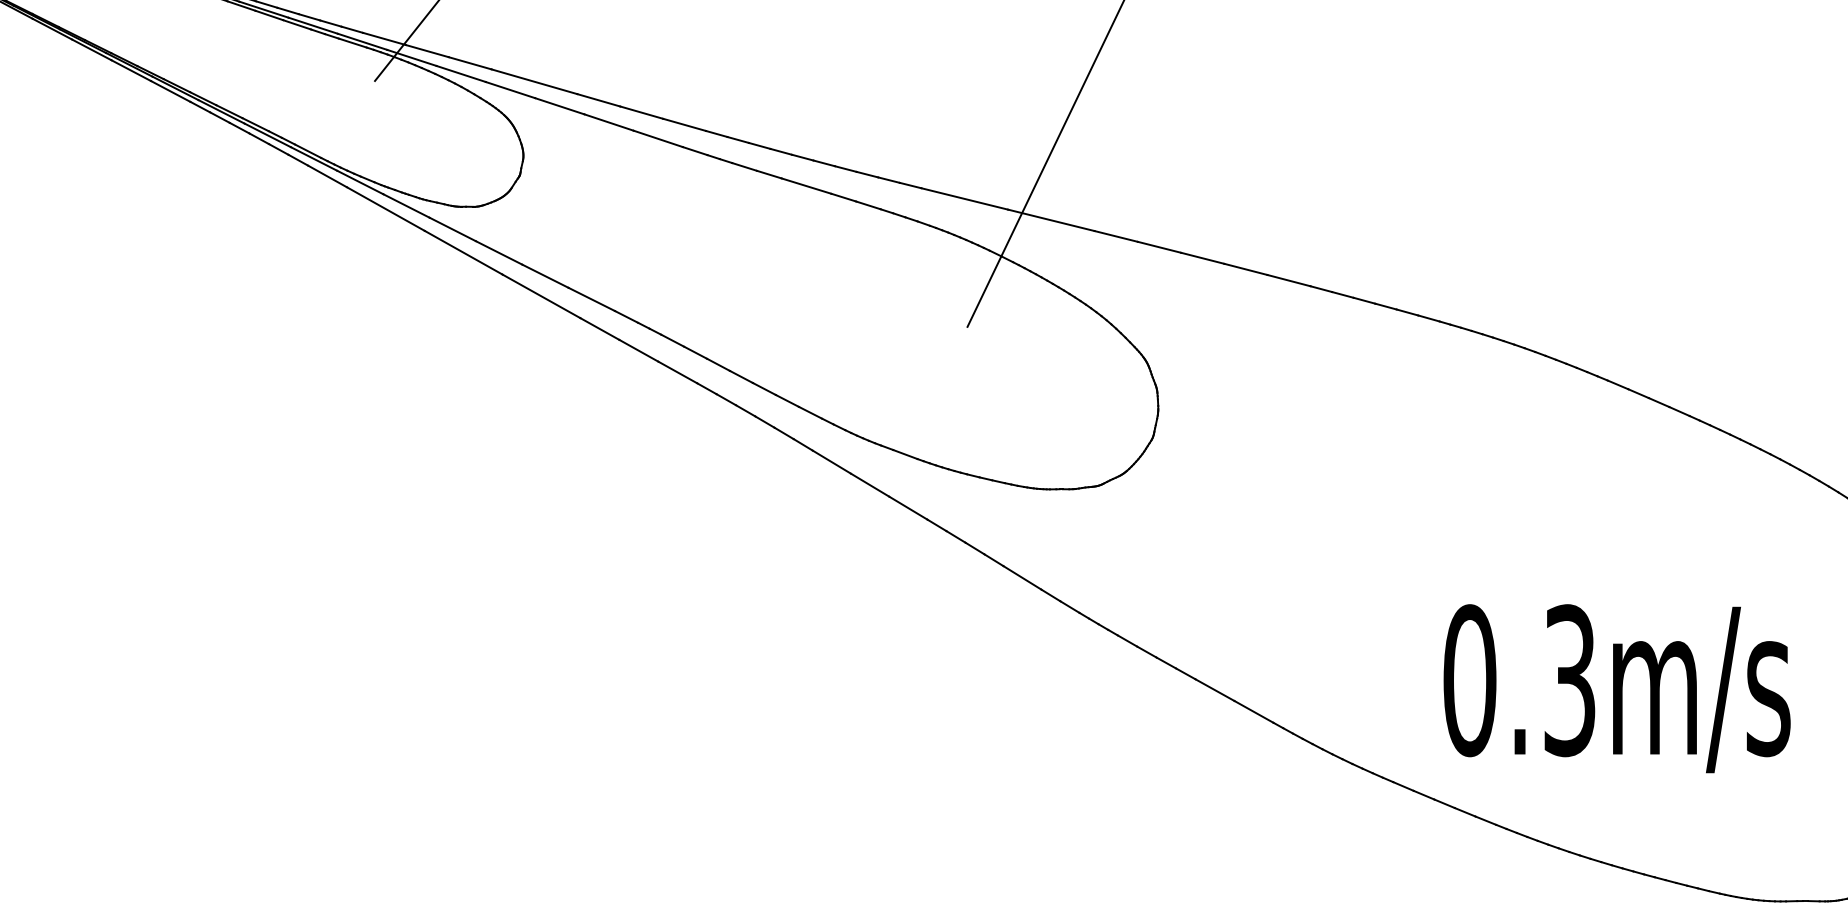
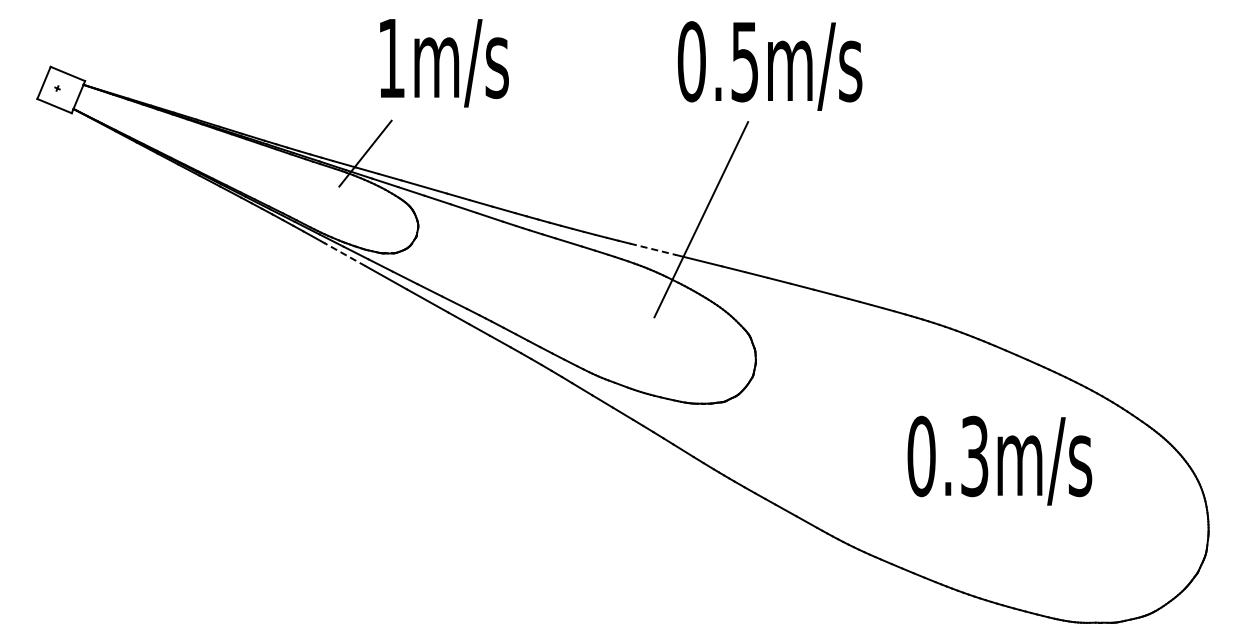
line: (963, 199) -> (652, 249), solid -> dashed
line: (386, 208) -> (345, 254), solid -> dashed
text: (1616, 688) -> (999, 460), moved

